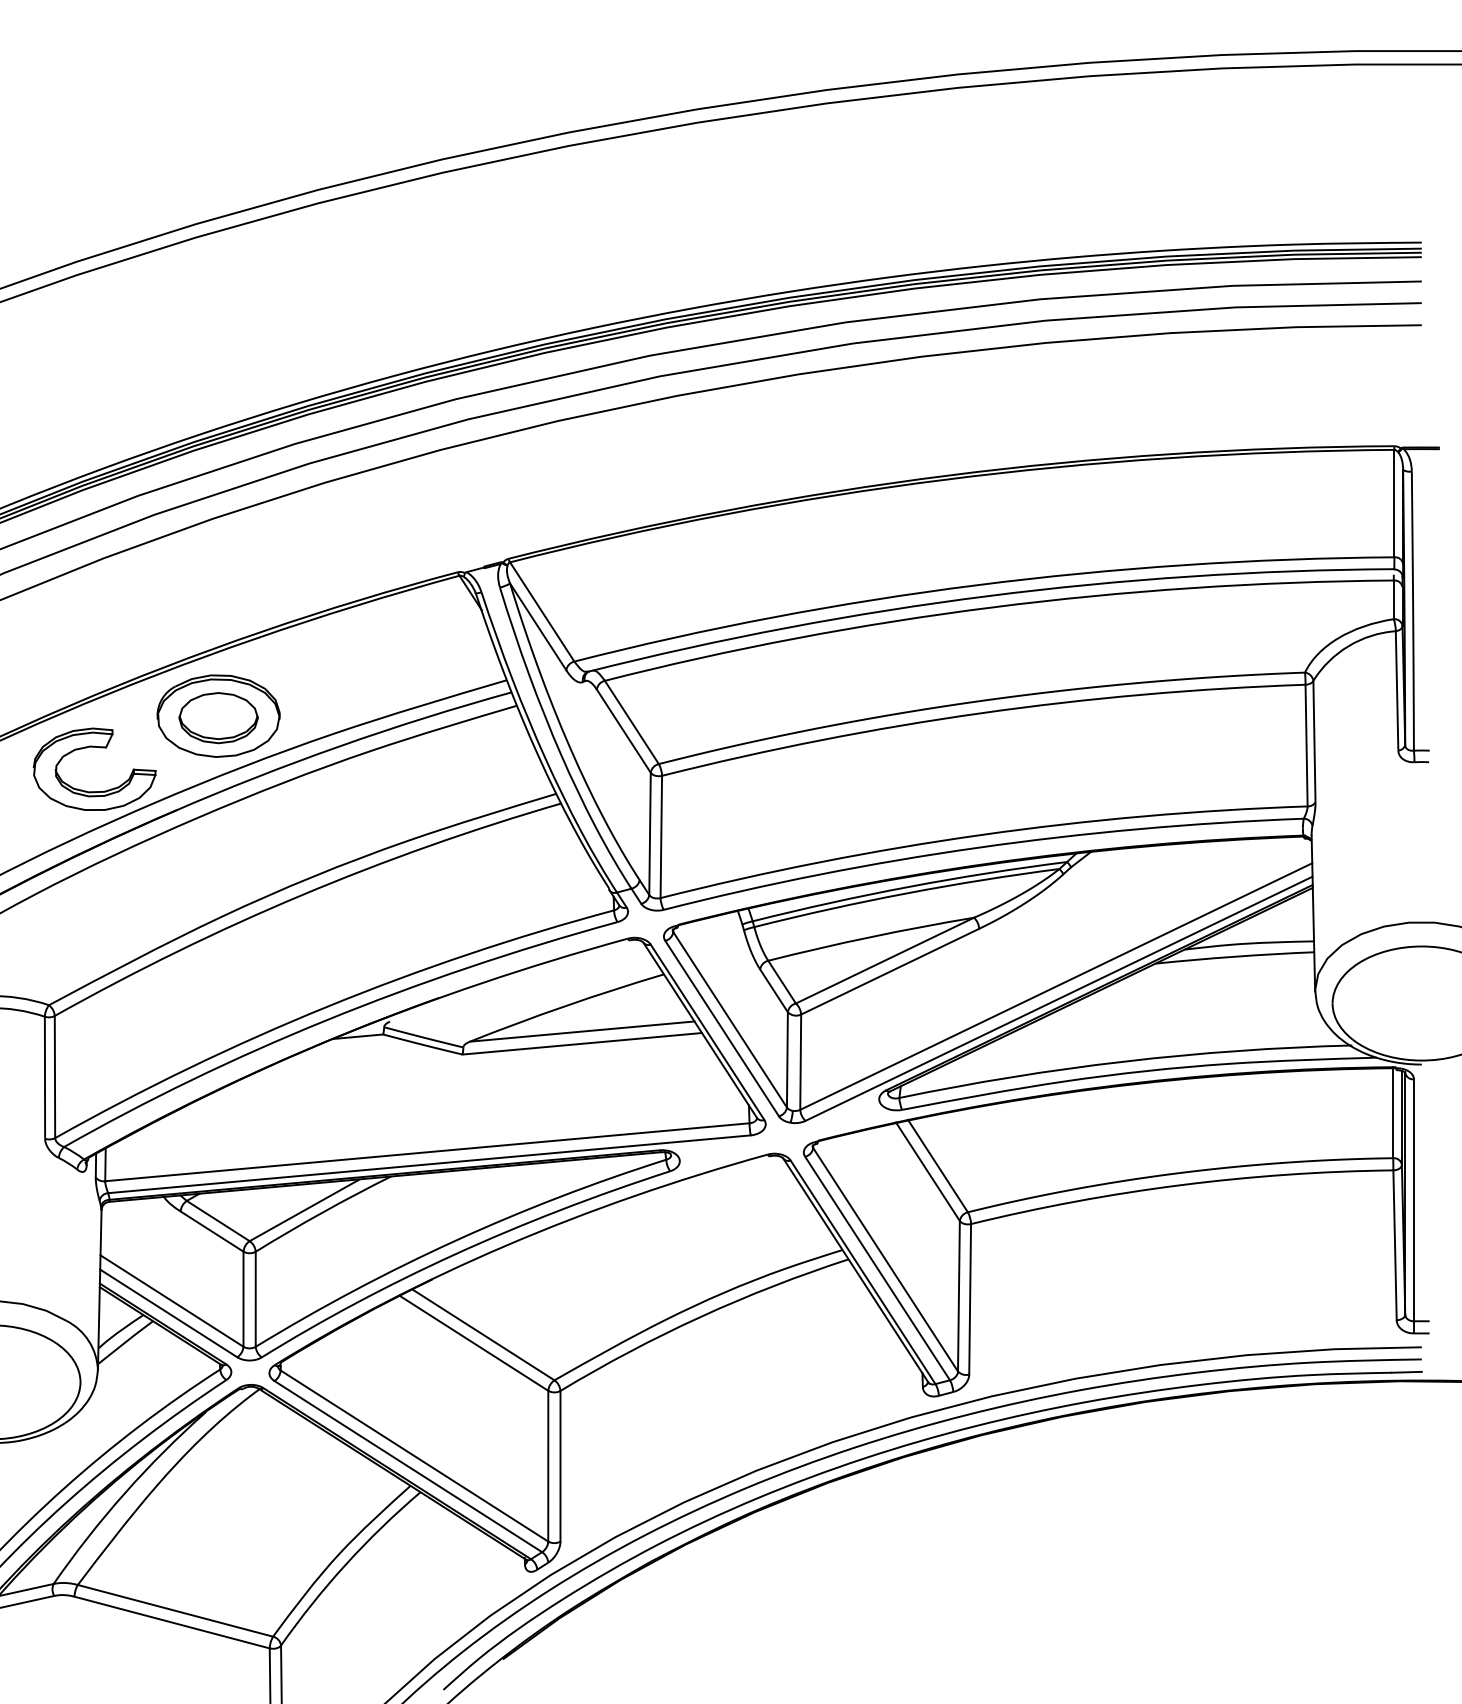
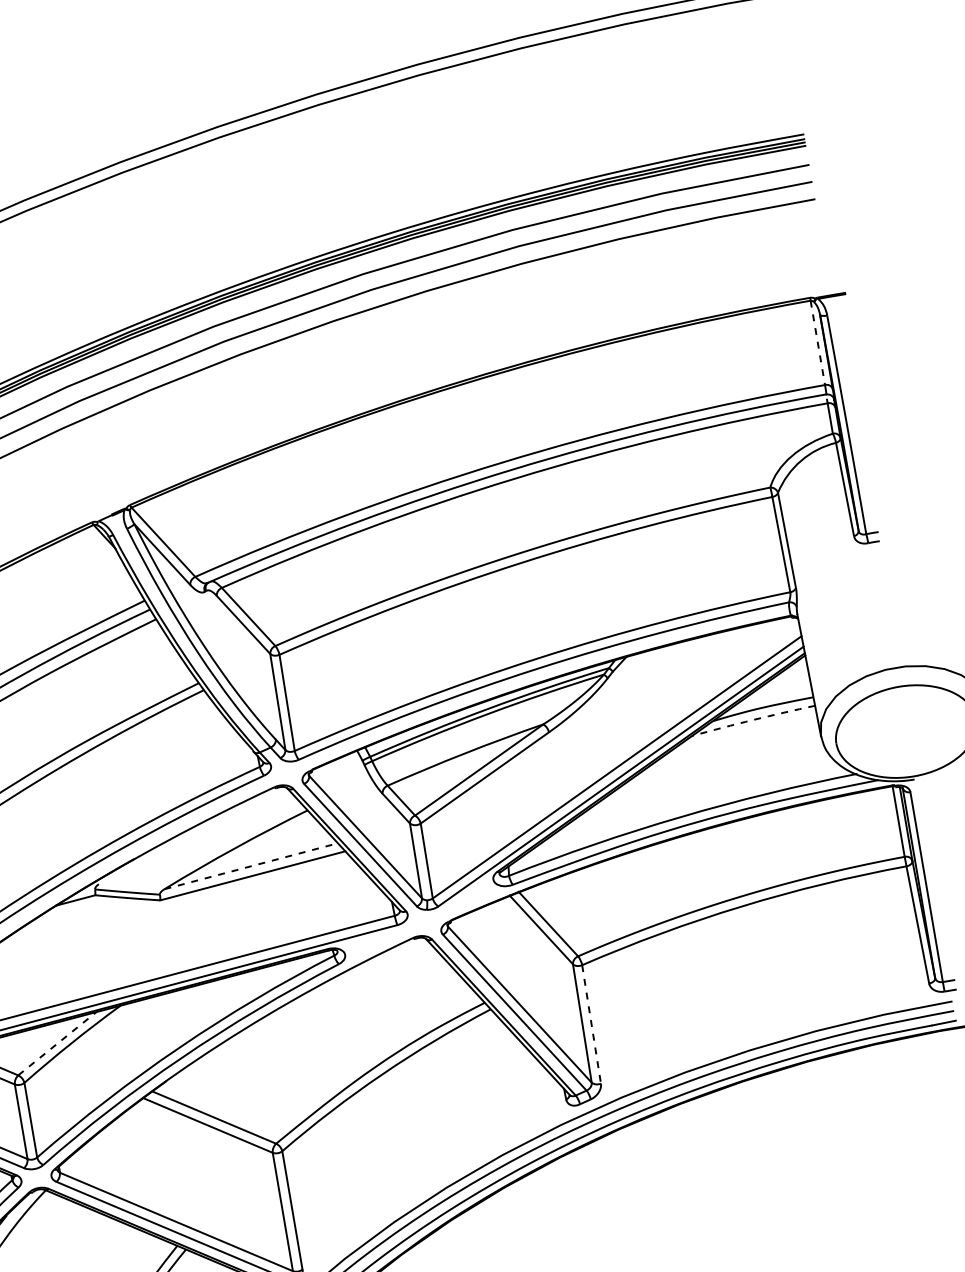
line: (1394, 503) -> (817, 342), solid -> dashed
arc: (1234, 956) -> (753, 719), solid -> dashed
line: (582, 1031) -> (251, 866), solid -> dashed
line: (305, 1210) -> (57, 1043), solid -> dashed
line: (970, 1299) -> (591, 1024), solid -> dashed

